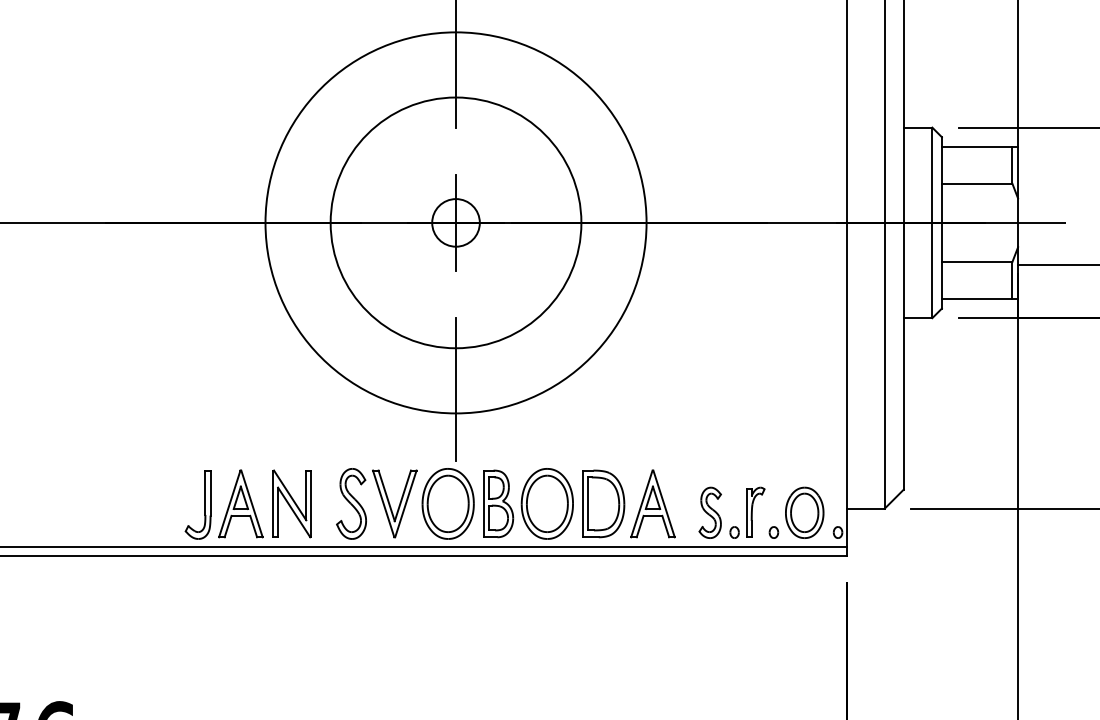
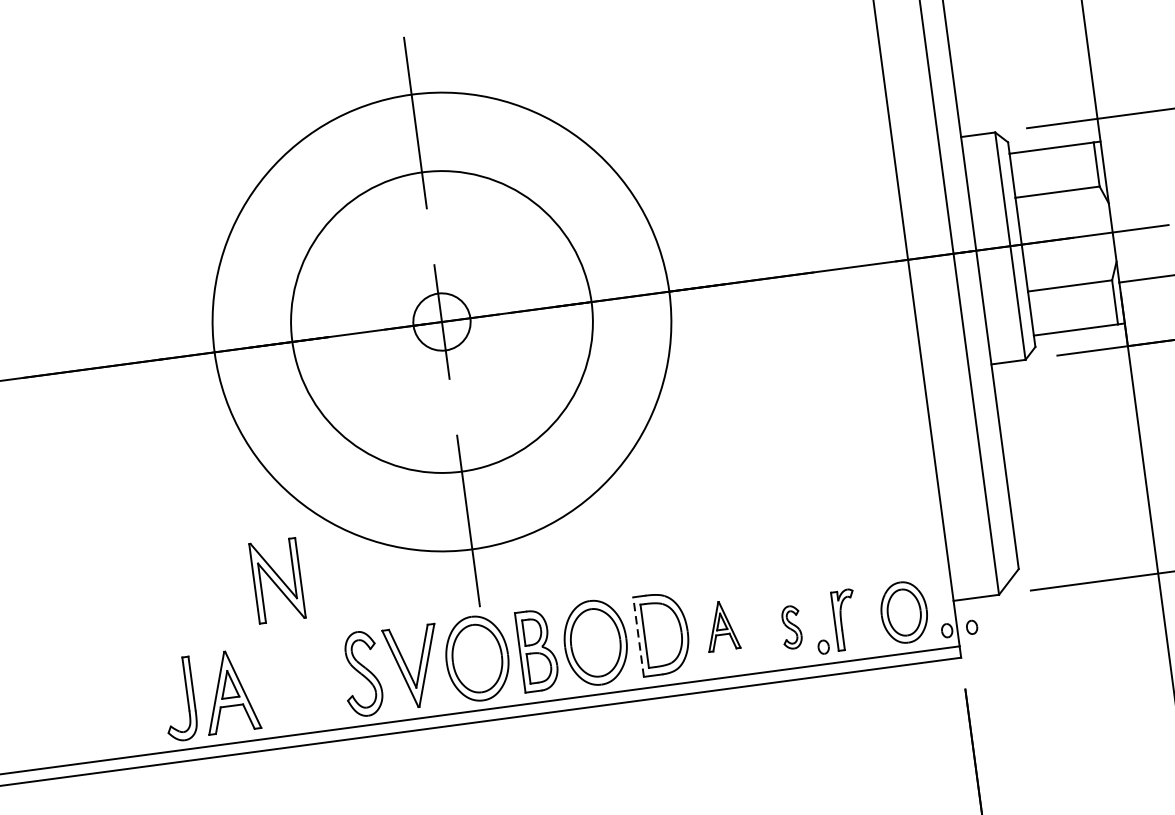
part: (291, 503) -> (276, 580), moved
line: (583, 503) -> (638, 636), solid -> dashed
part: (652, 503) -> (721, 625), size x0.6
part: (709, 512) -> (790, 627), size x0.7
part: (773, 532) -> (971, 627), moved

